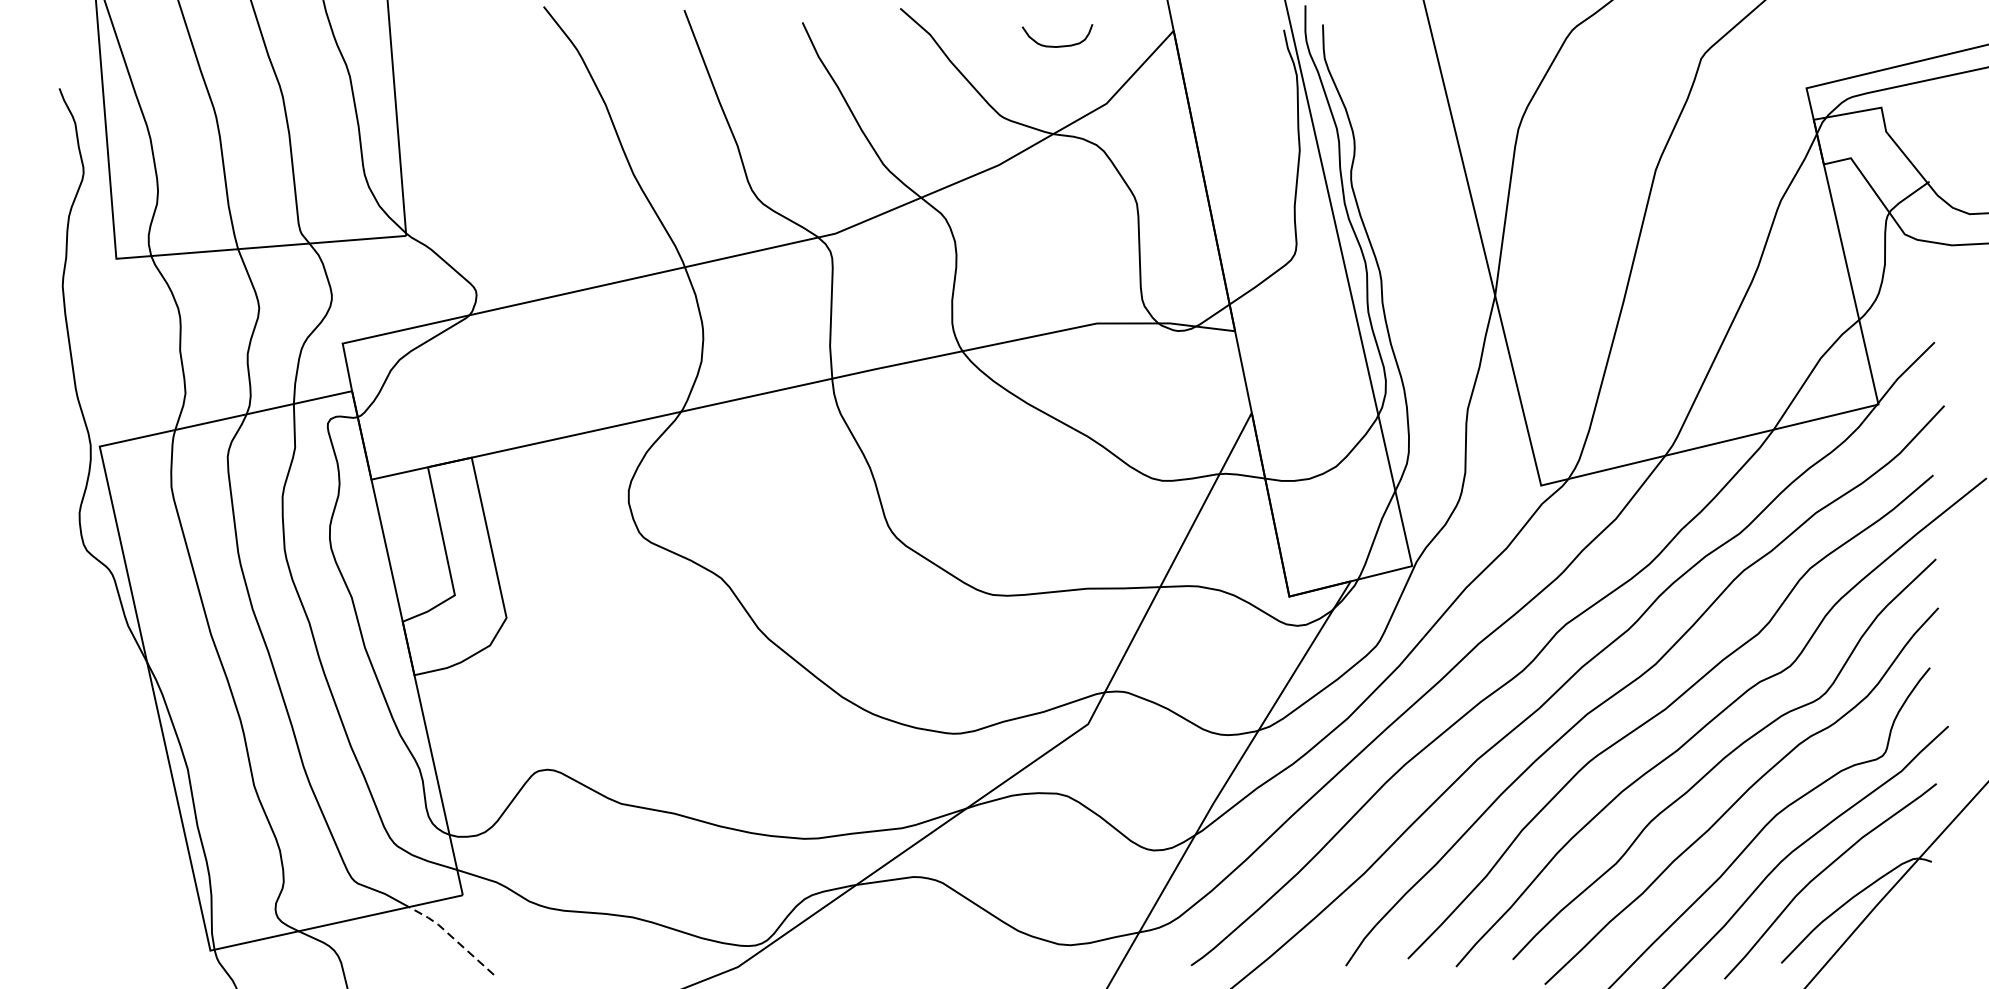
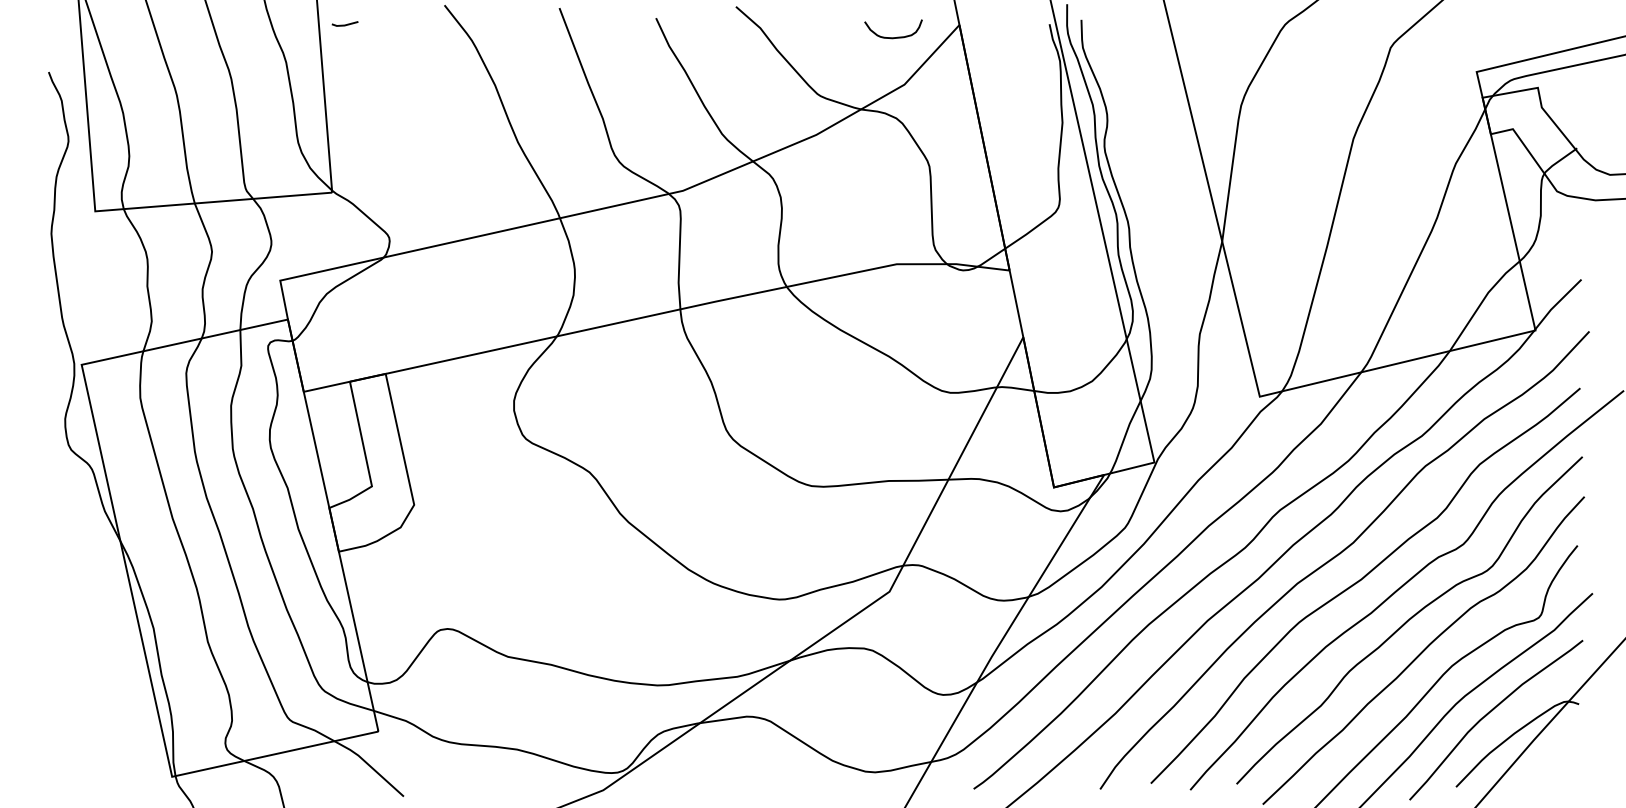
line: (421, 30) -> (344, 24), added
curve: (1057, 46) -> (893, 37), moved
line: (451, 936) -> (369, 765), dashed -> solid

